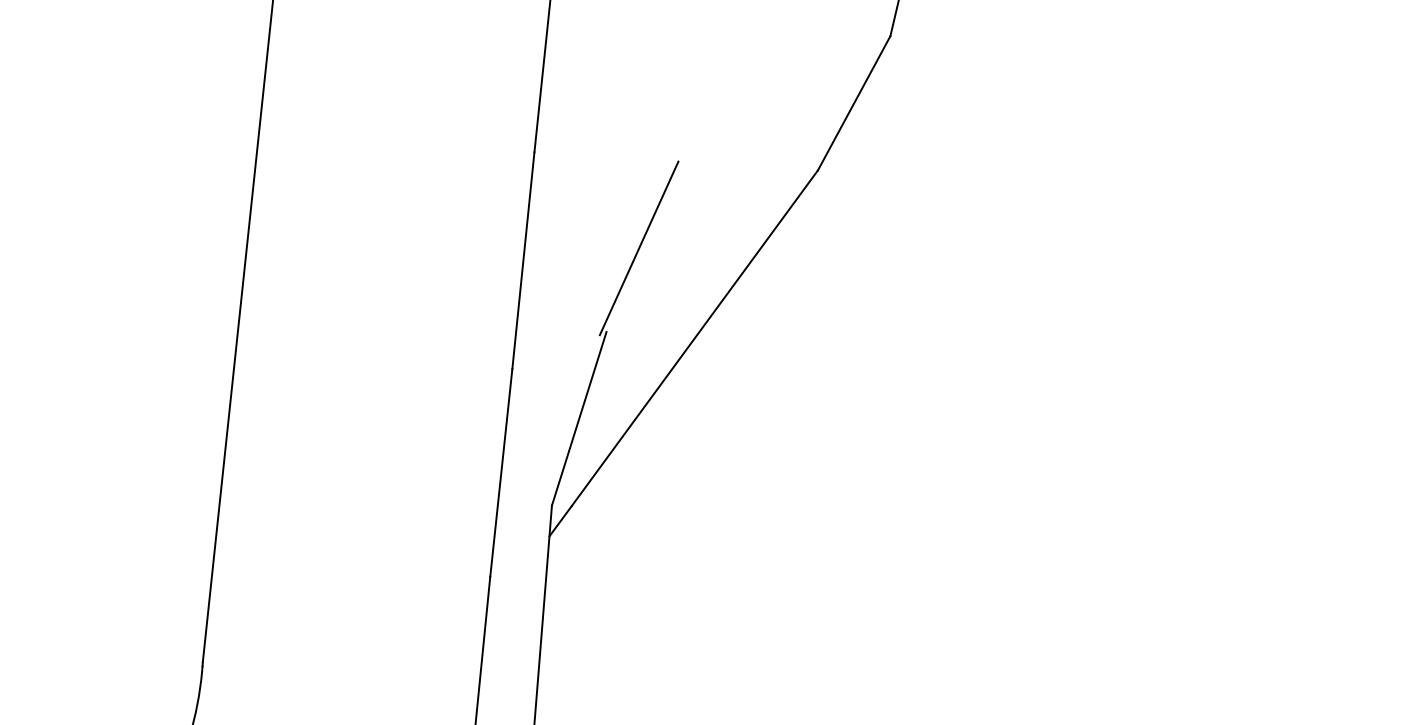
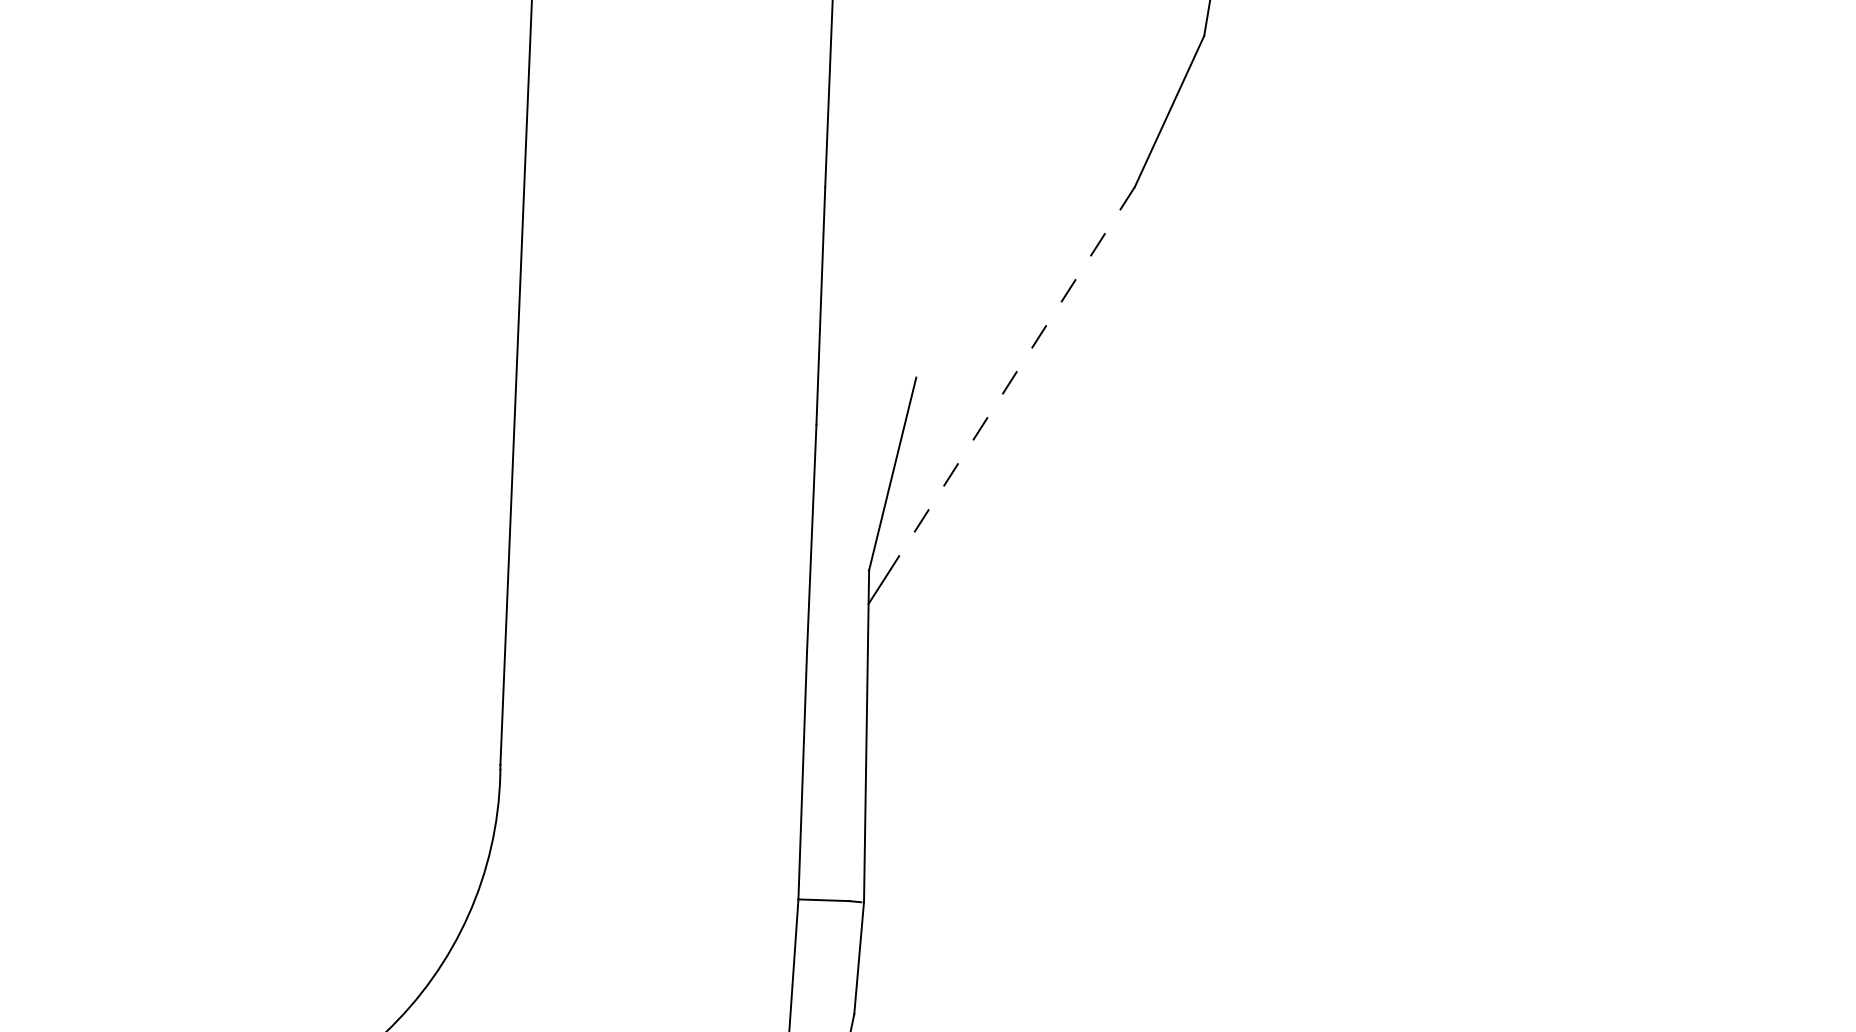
line: (638, 248) -> (945, 284), removed
line: (694, 338) -> (1012, 378), solid -> dashed

